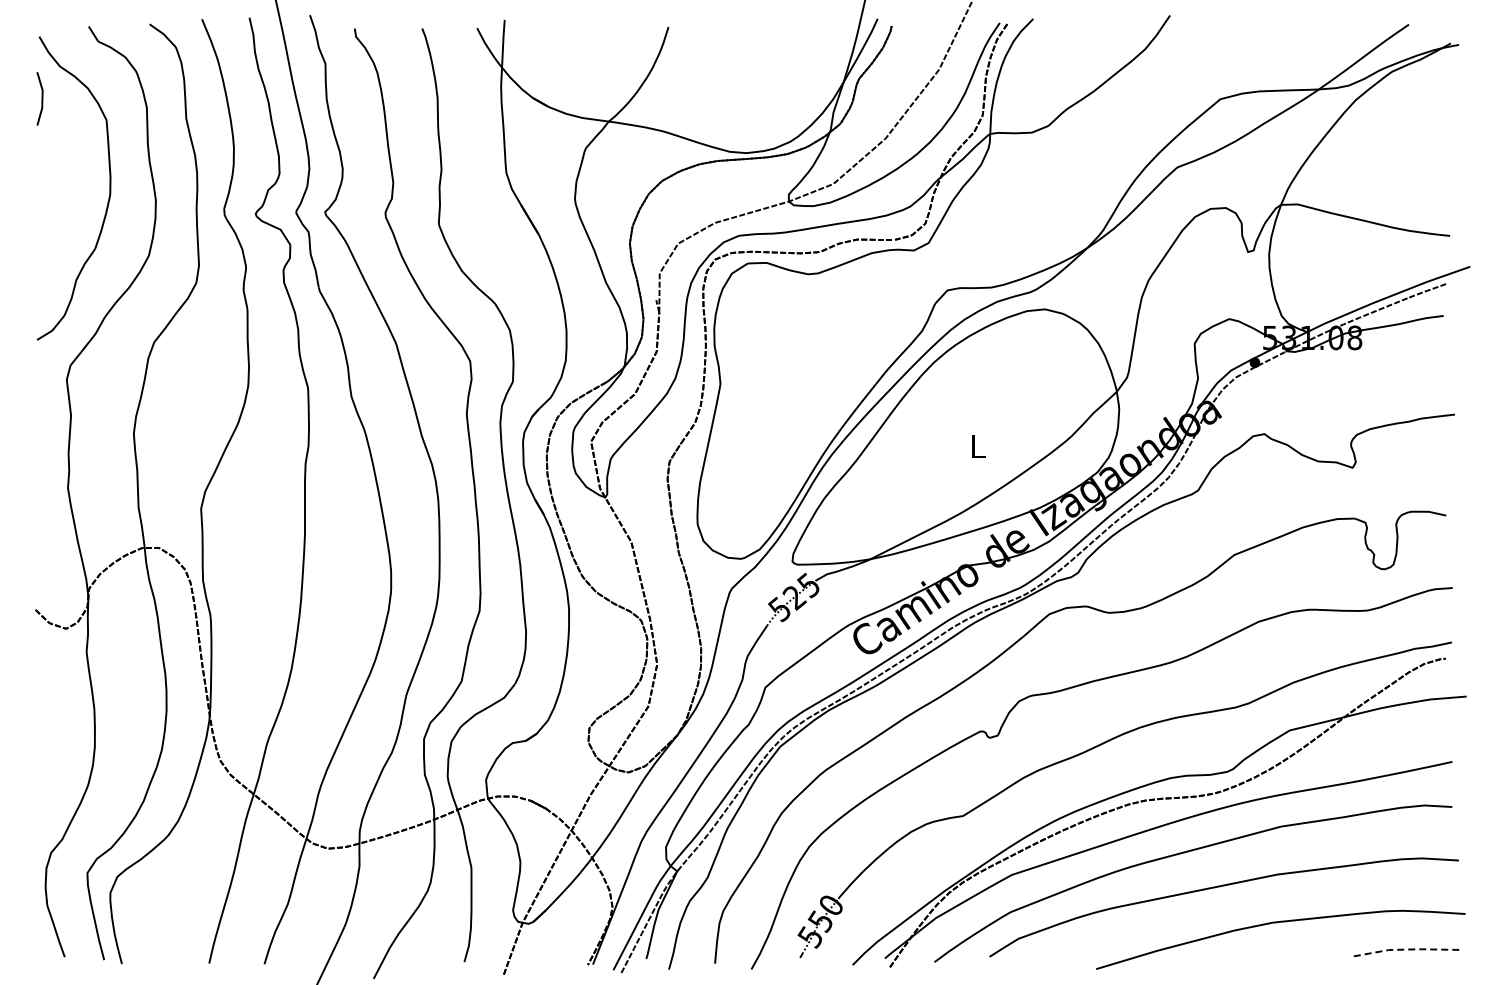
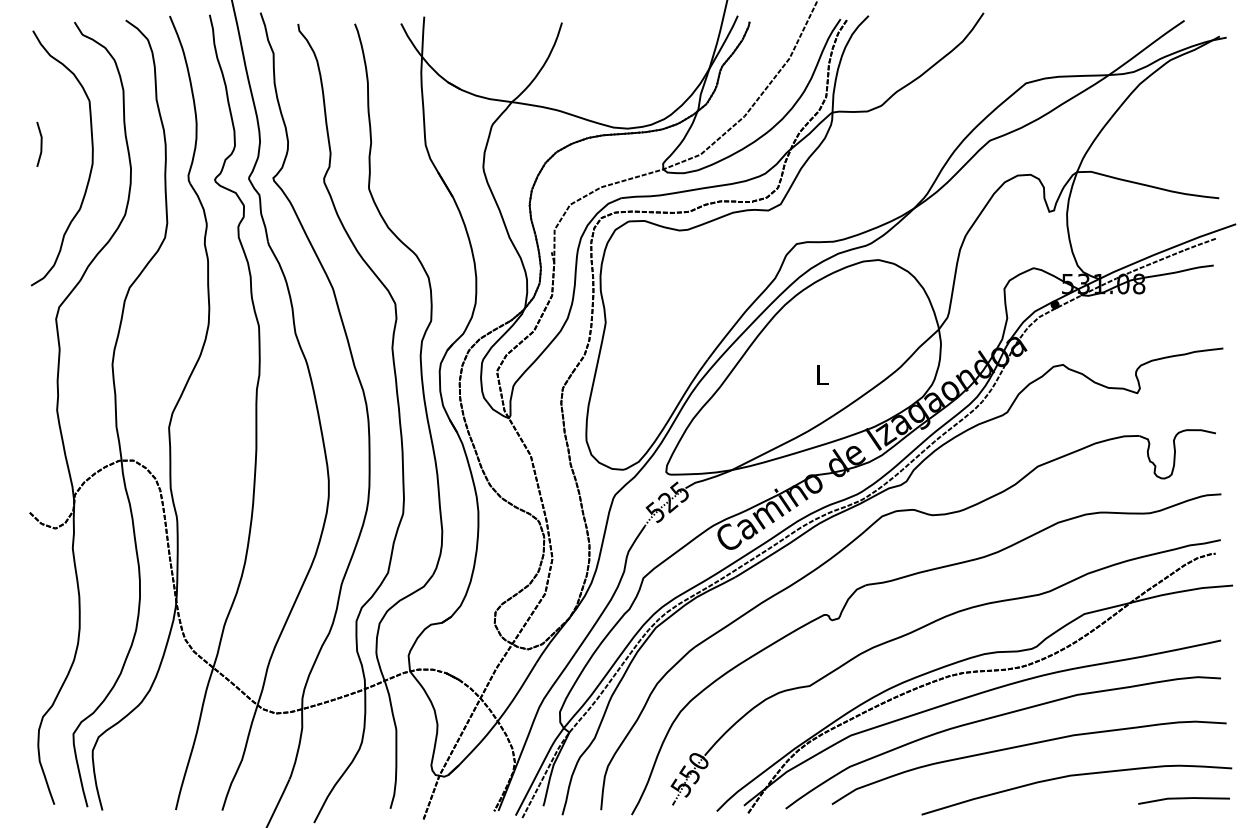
curve: (41, 98) -> (40, 144), moved
line: (1408, 949) -> (1184, 798), dashed -> solid

